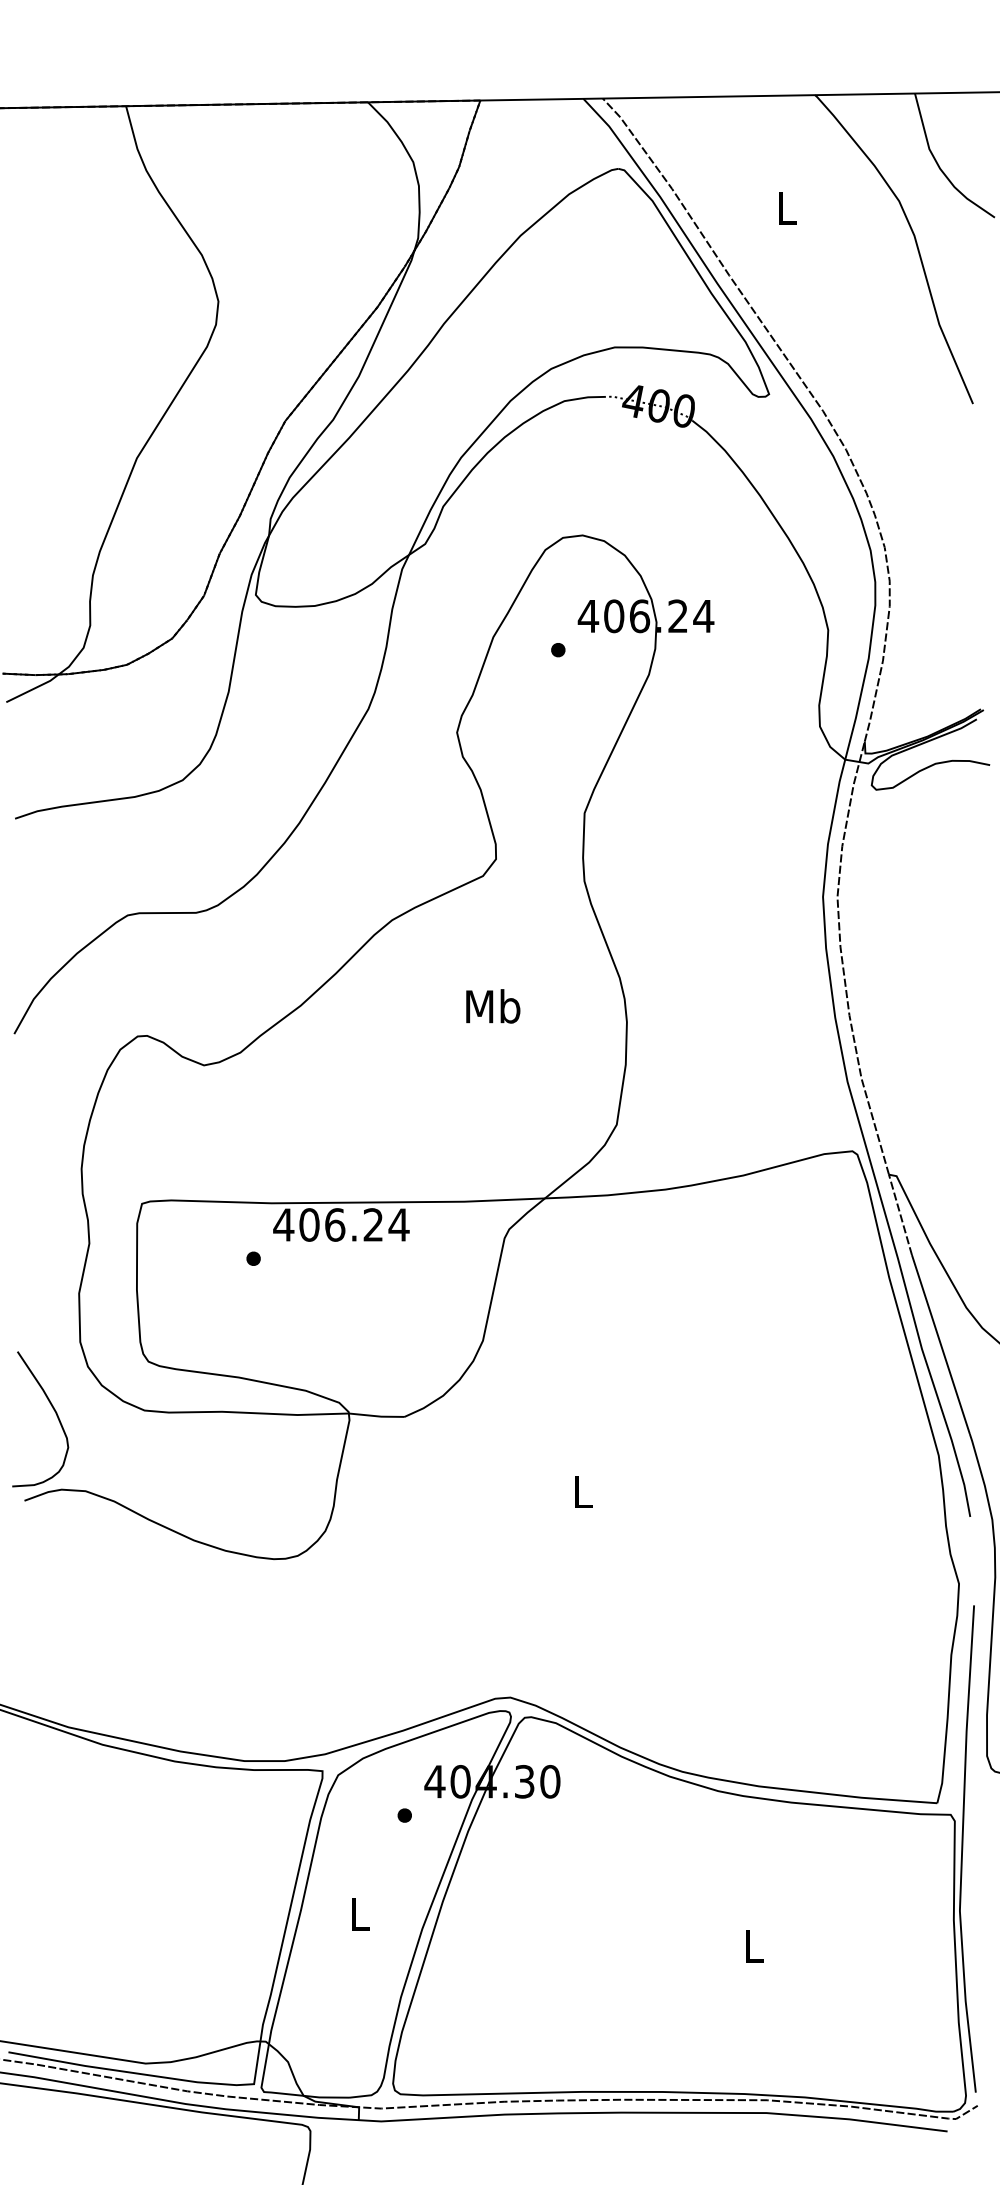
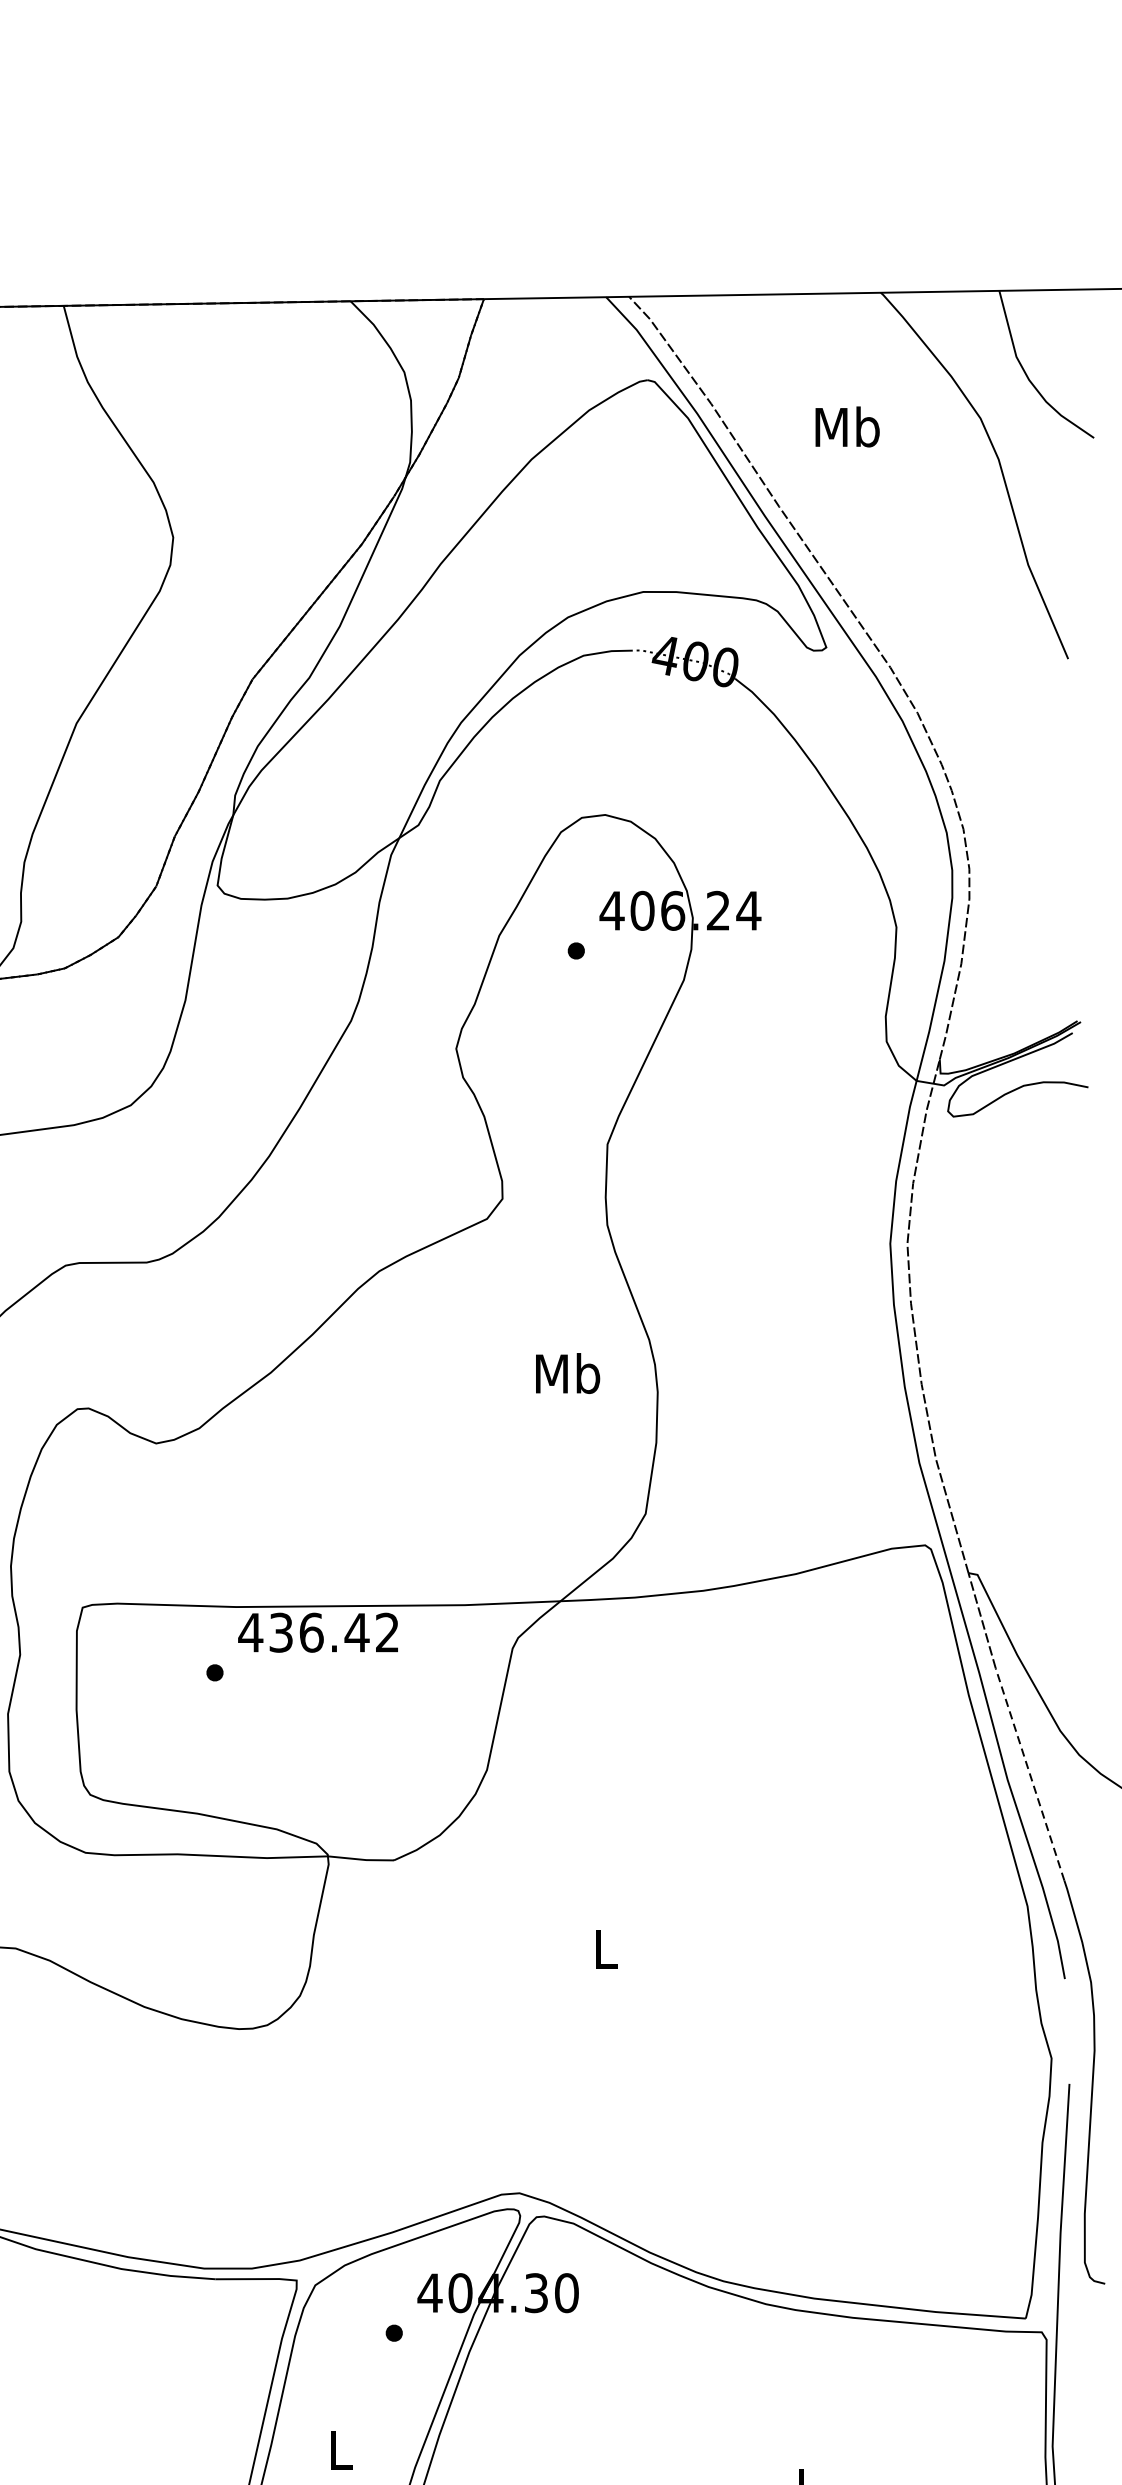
text: (787, 208) -> (848, 427), L -> Mb
text: (493, 1006) -> (568, 1373), moved
text: (354, 1224) -> (334, 1632), 406.24 -> 436.42
line: (940, 1344) -> (1029, 1774), solid -> dashed

